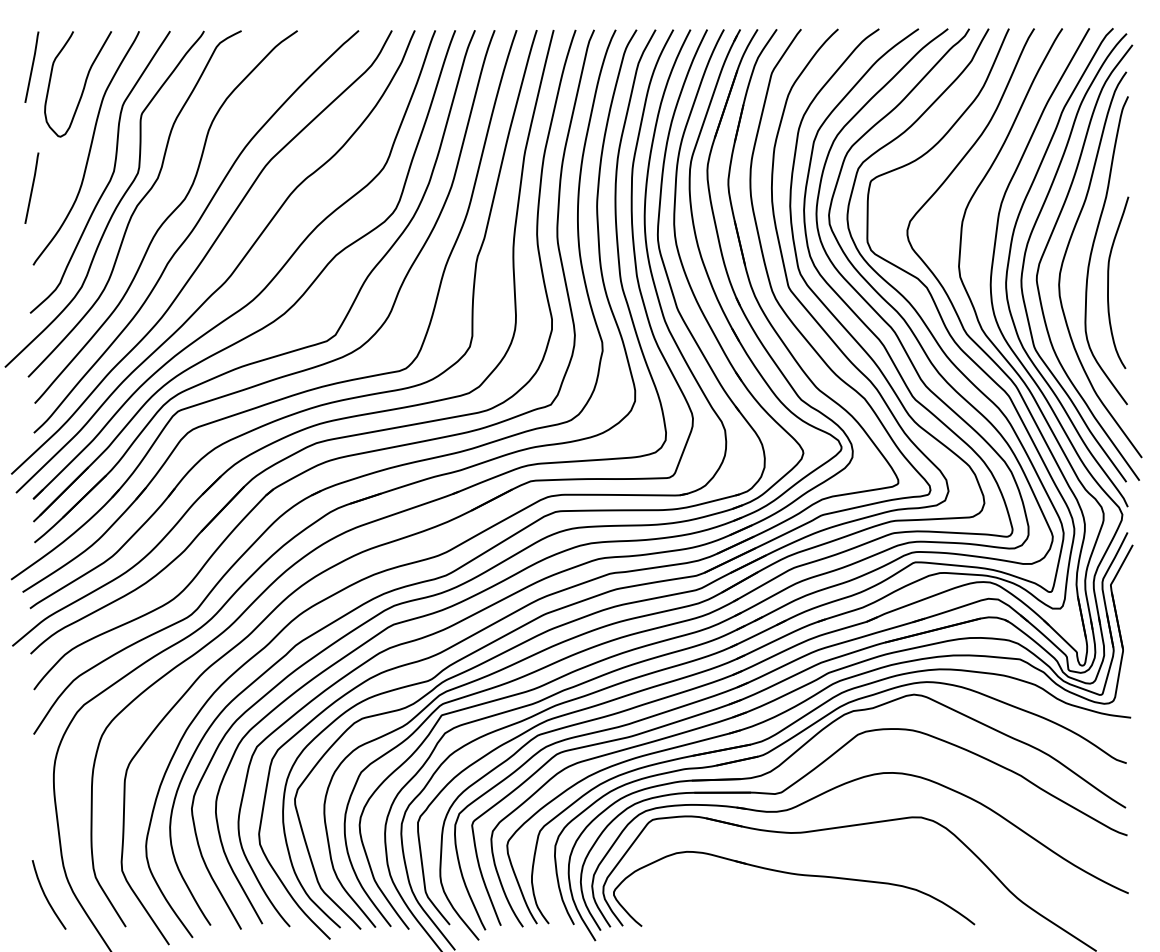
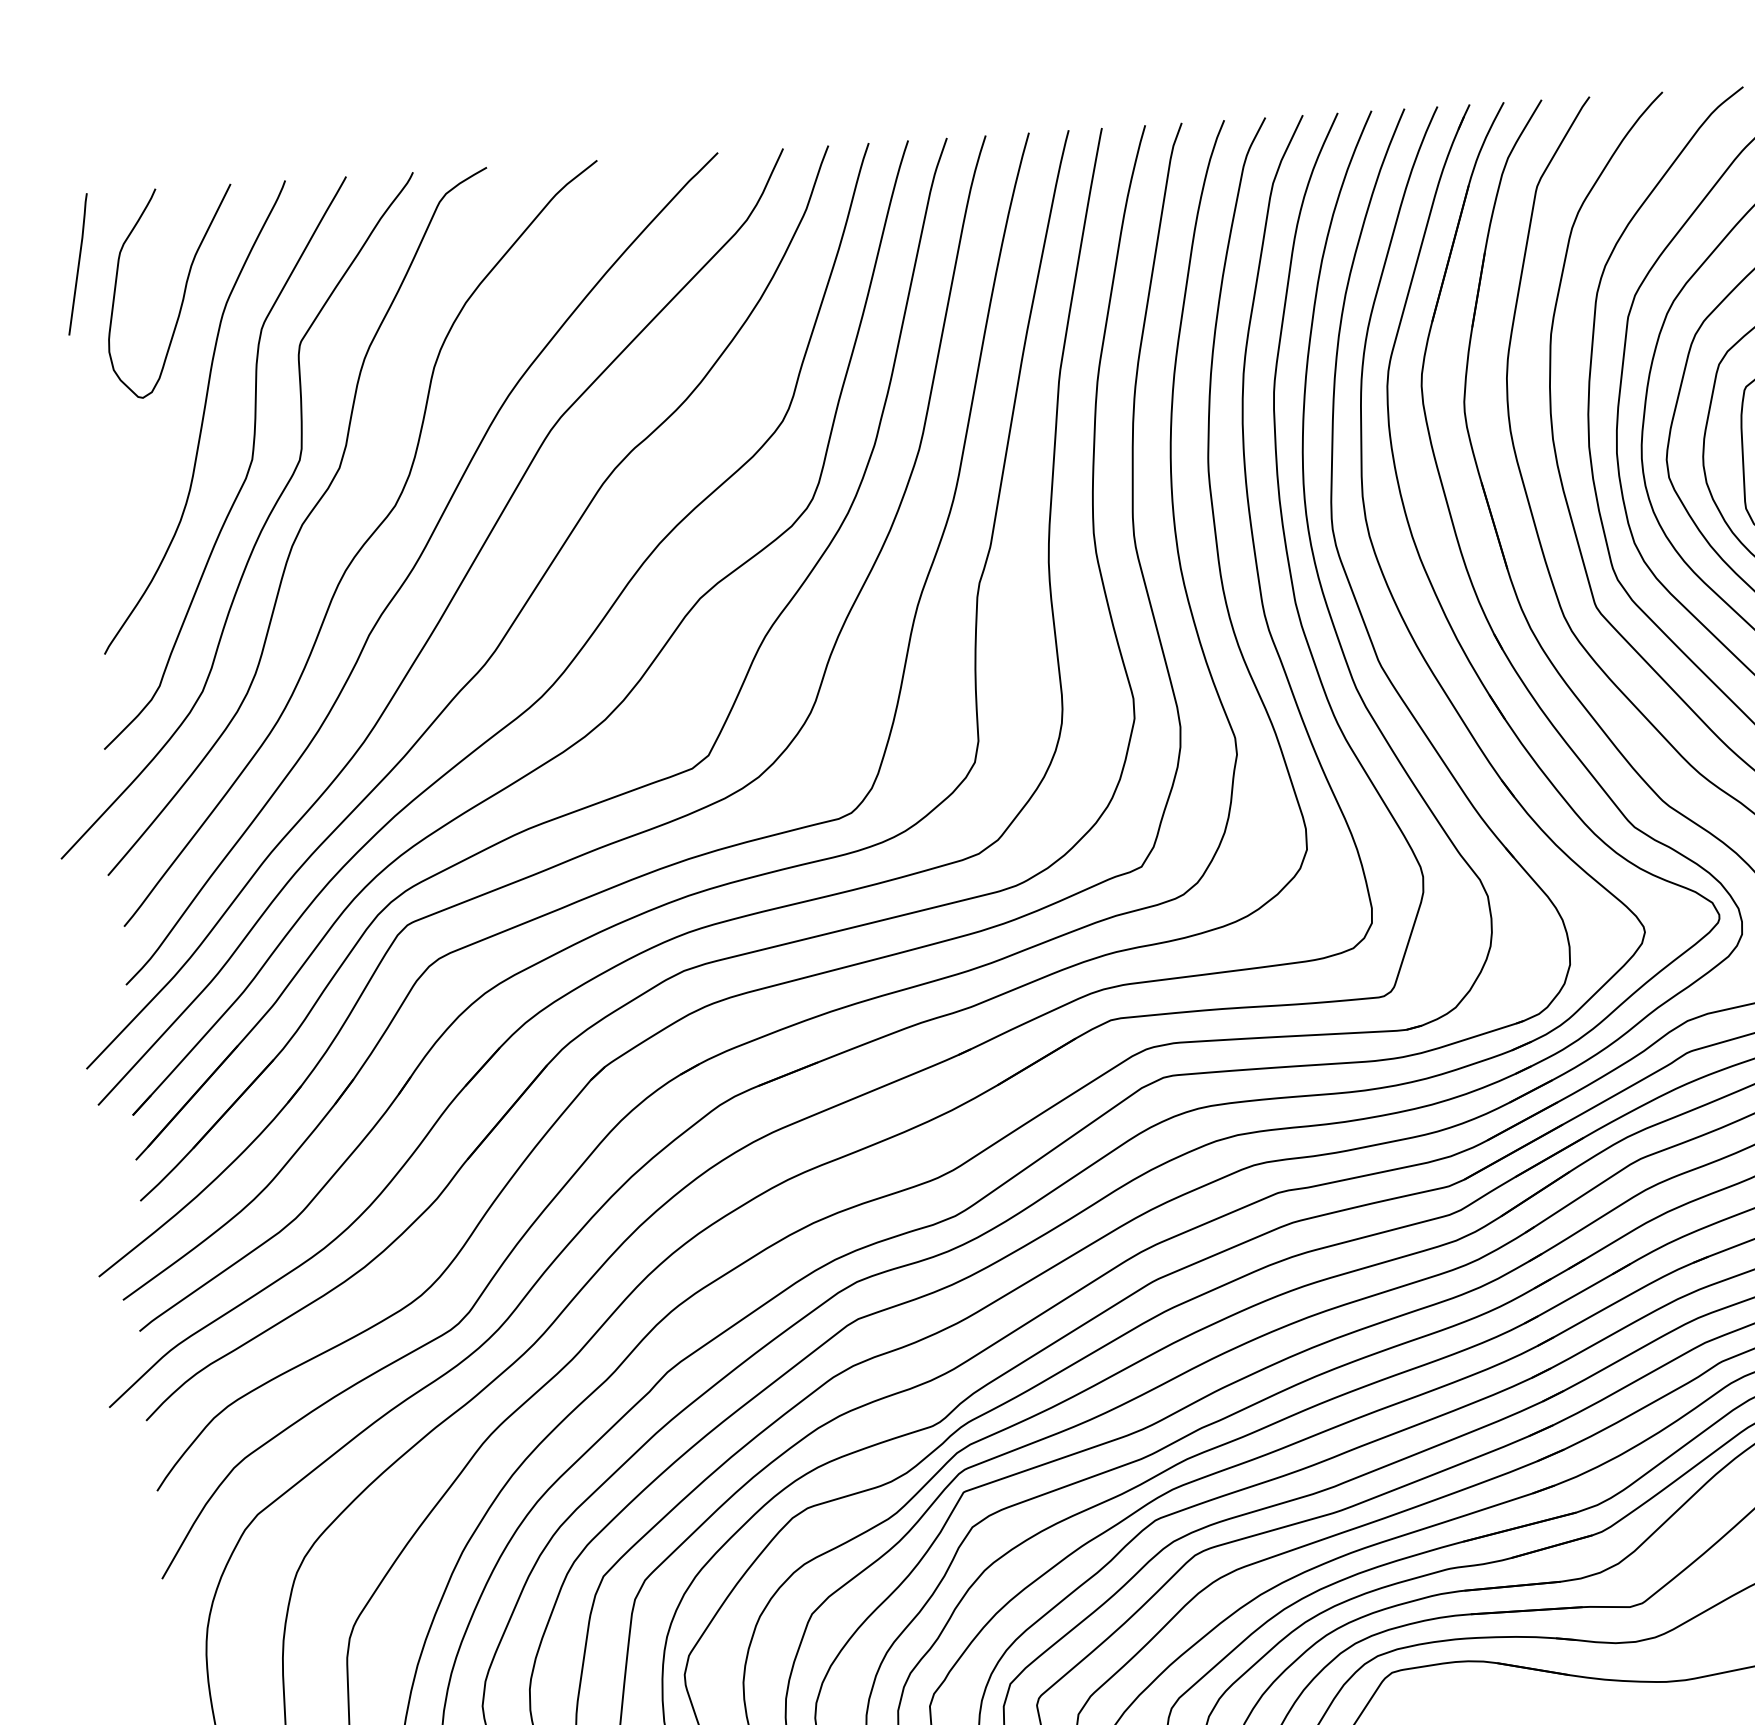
line: (31, 187) -> (91, 501), removed

